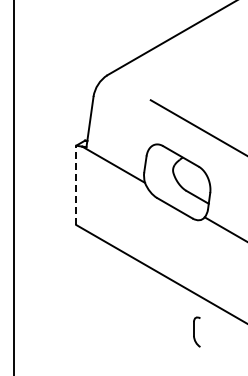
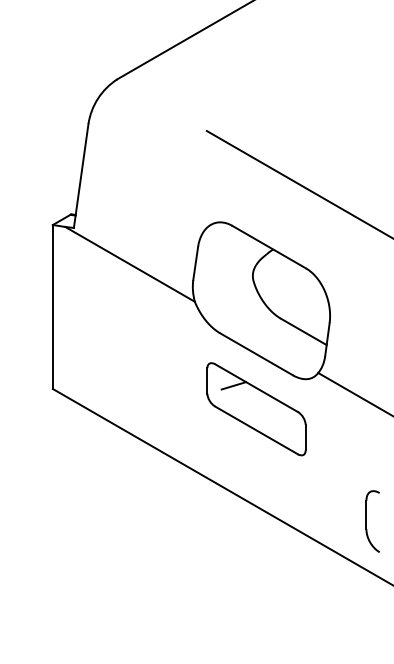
line: (76, 185) -> (53, 307), dashed -> solid
part: (174, 234) -> (255, 408), added
part: (196, 331) -> (371, 520), moved

